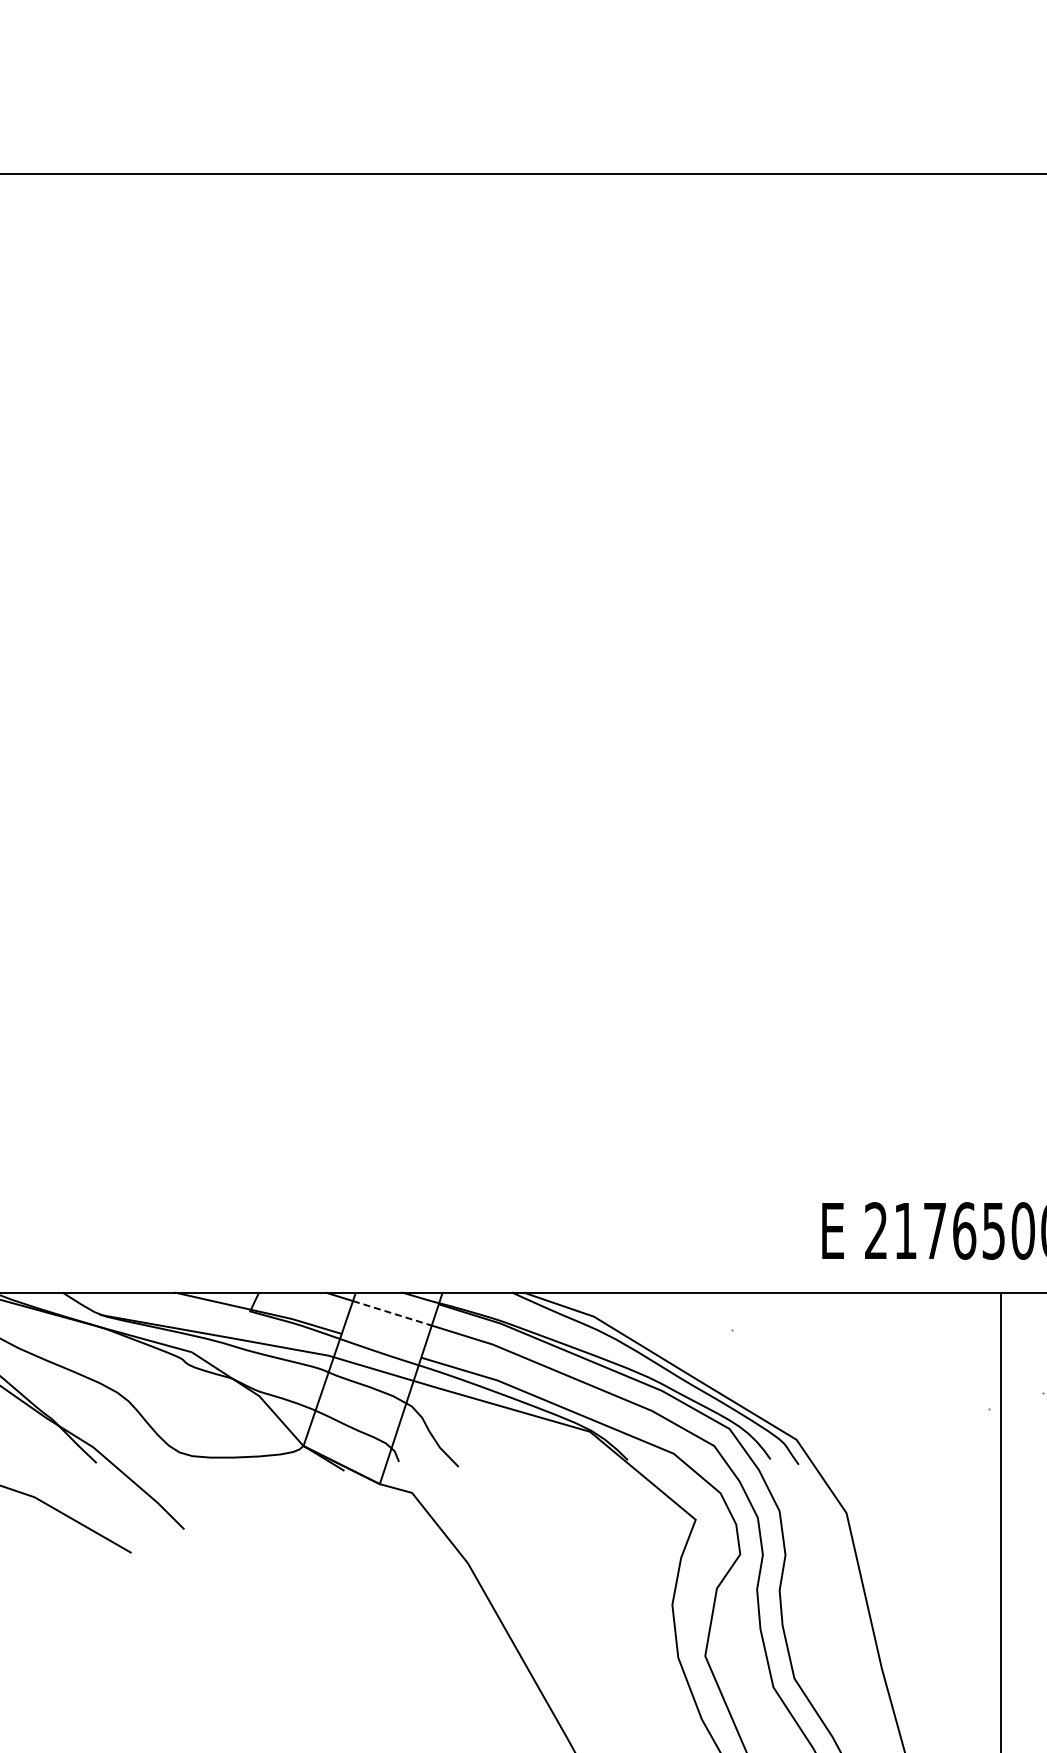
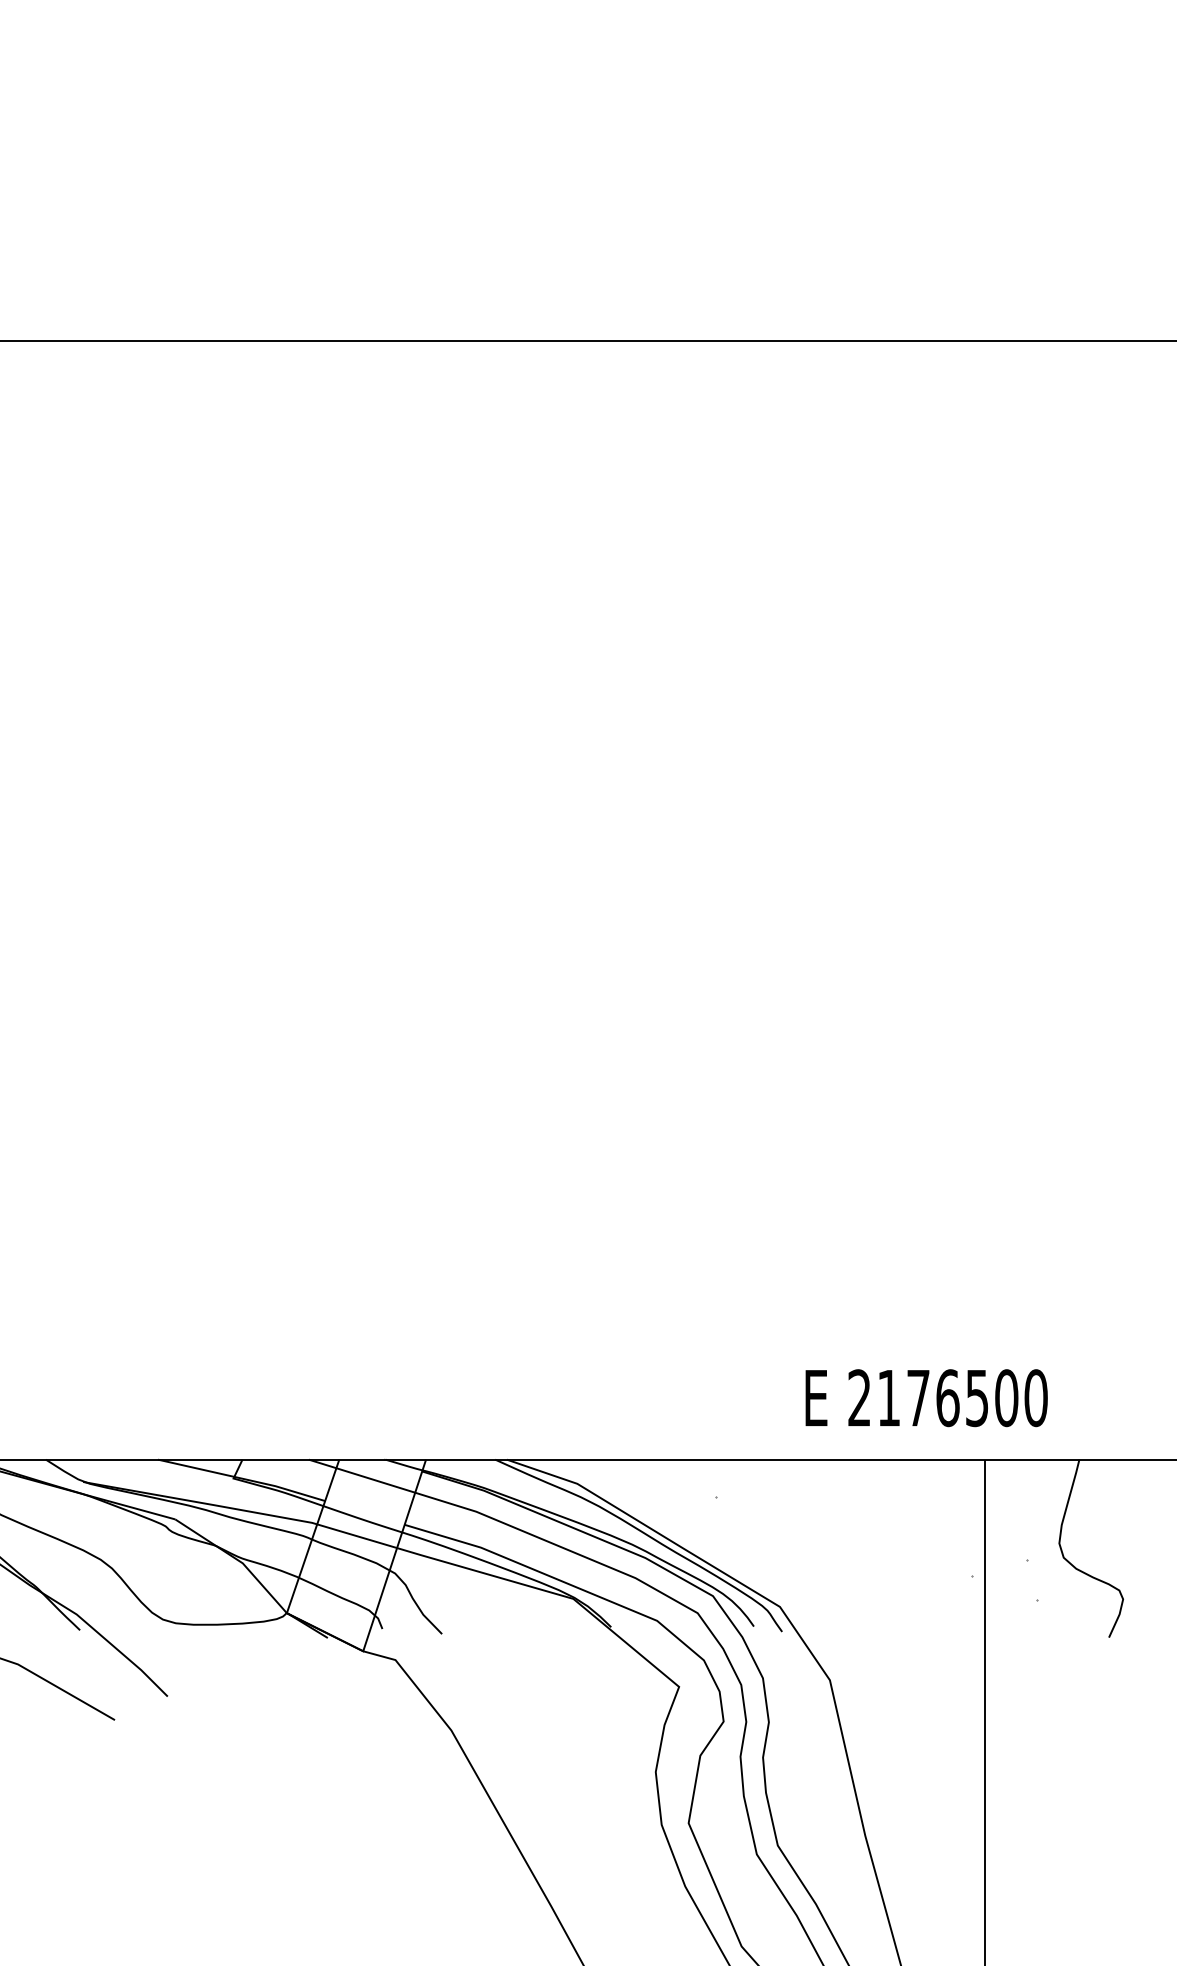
line: (393, 1313) -> (376, 1480), dashed -> solid

